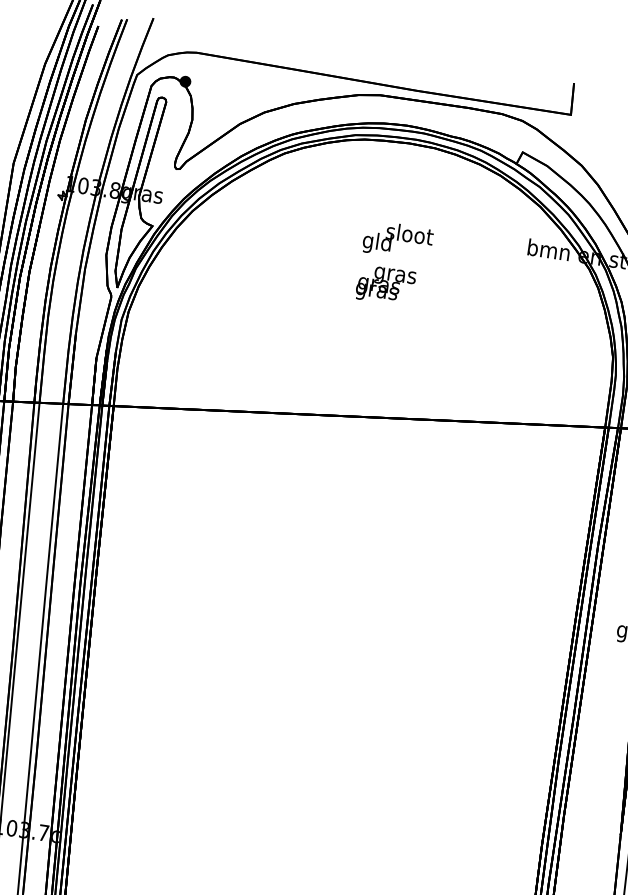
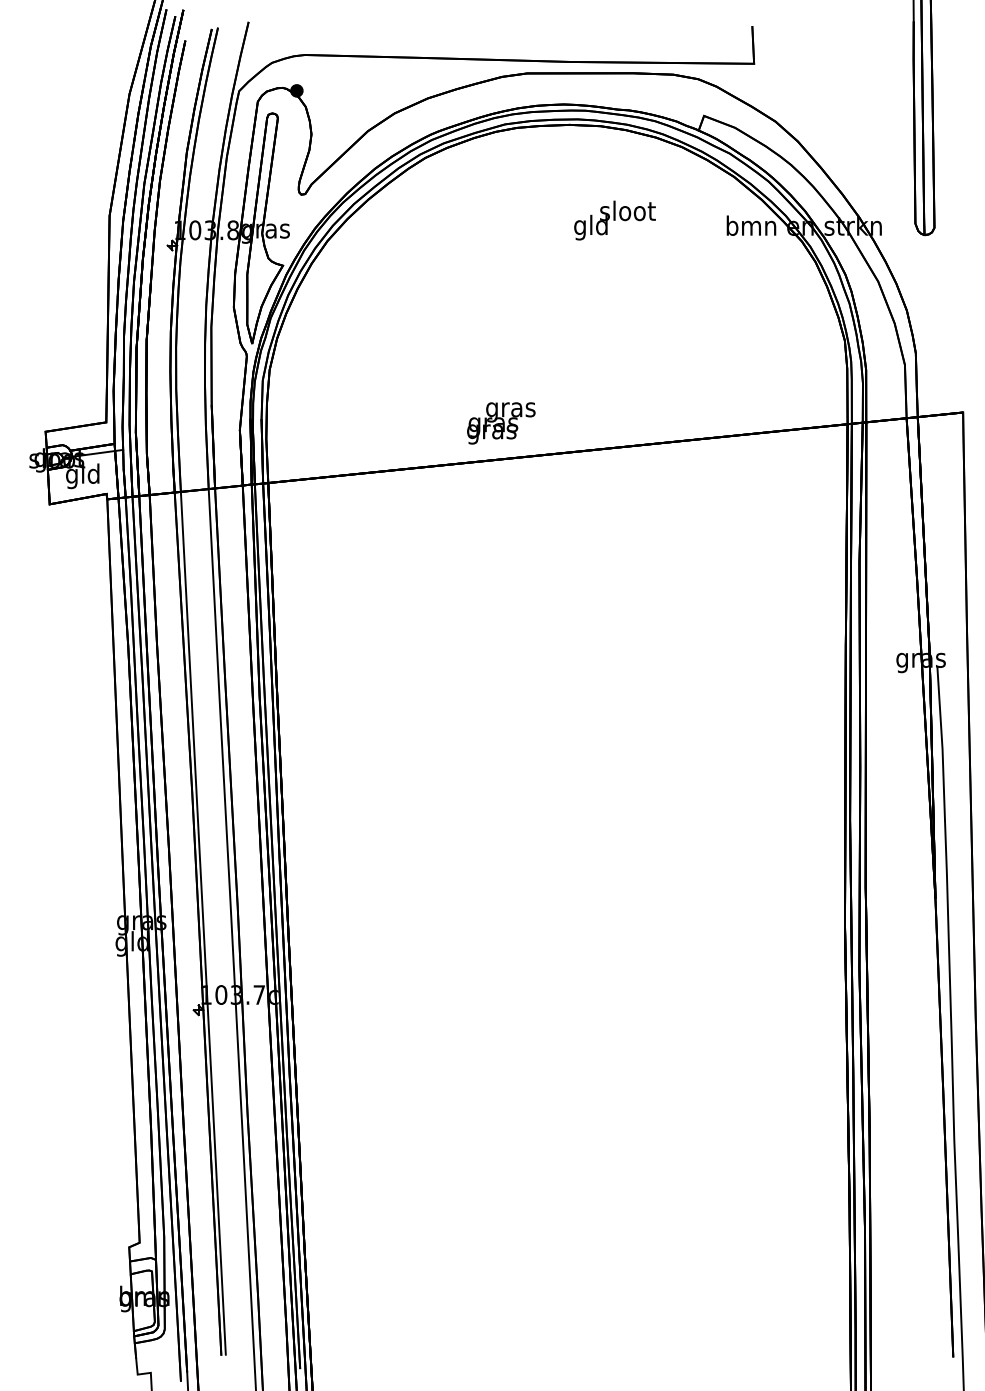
text: (397, 240) -> (614, 220), moved
text: (385, 285) -> (501, 423), moved

